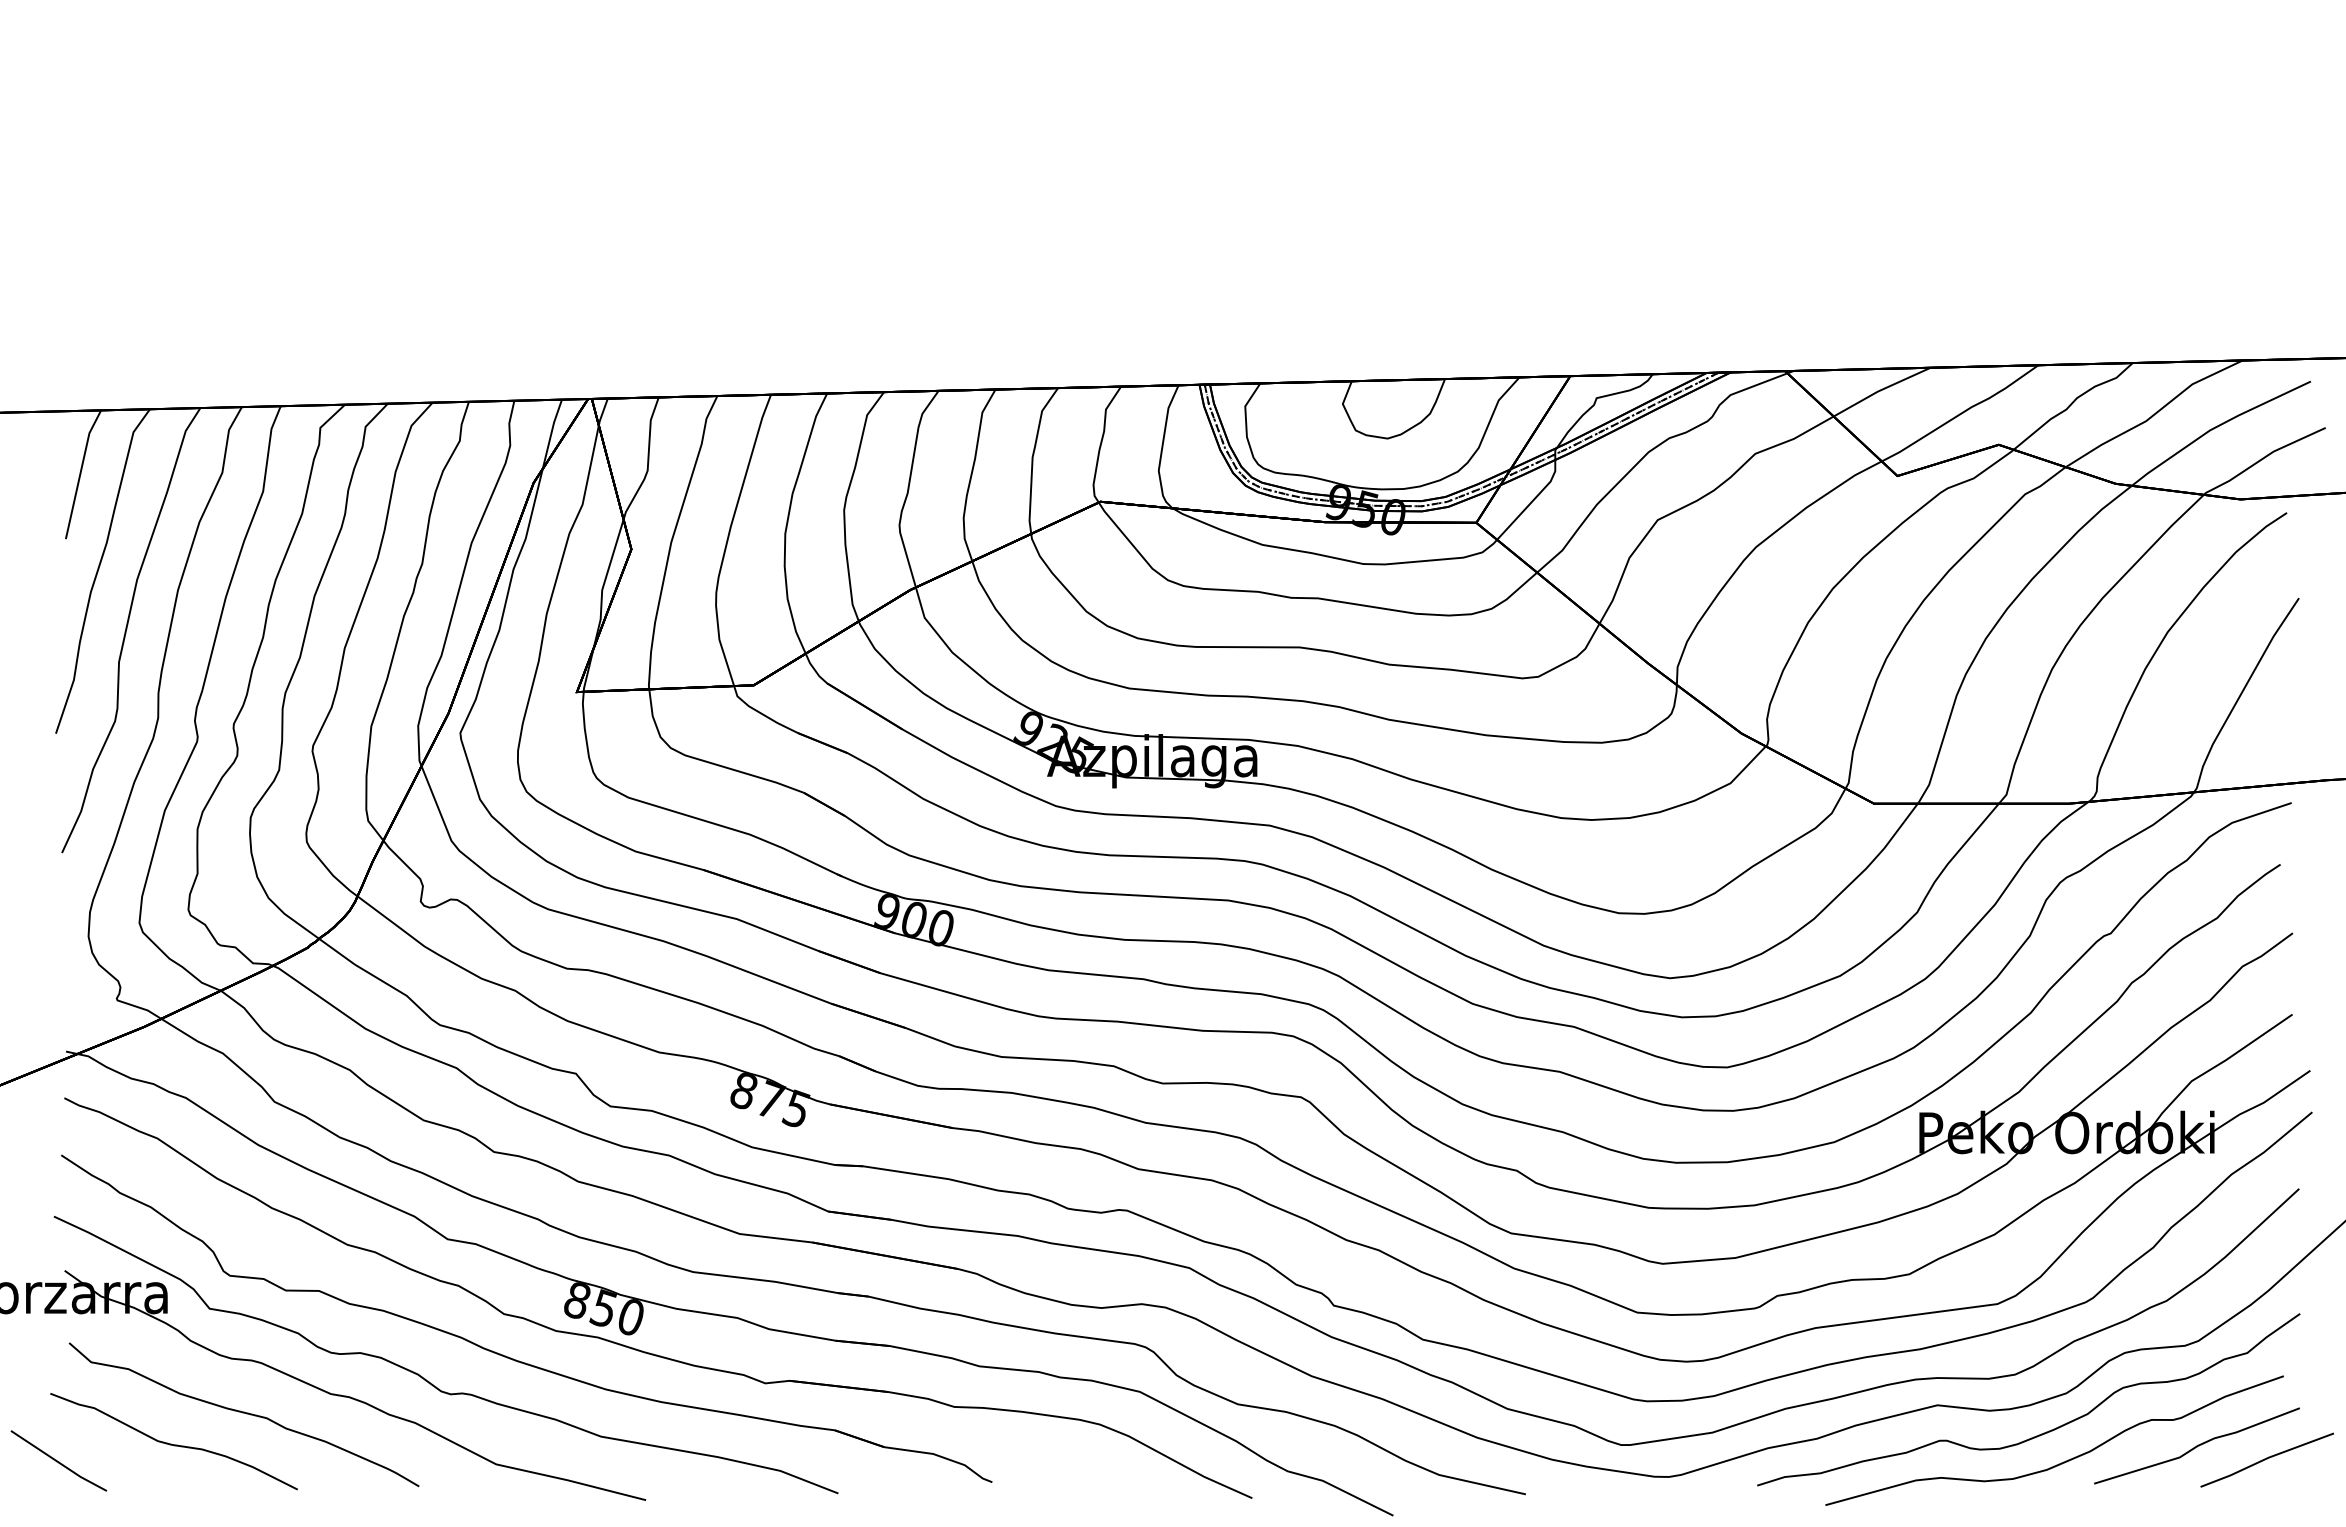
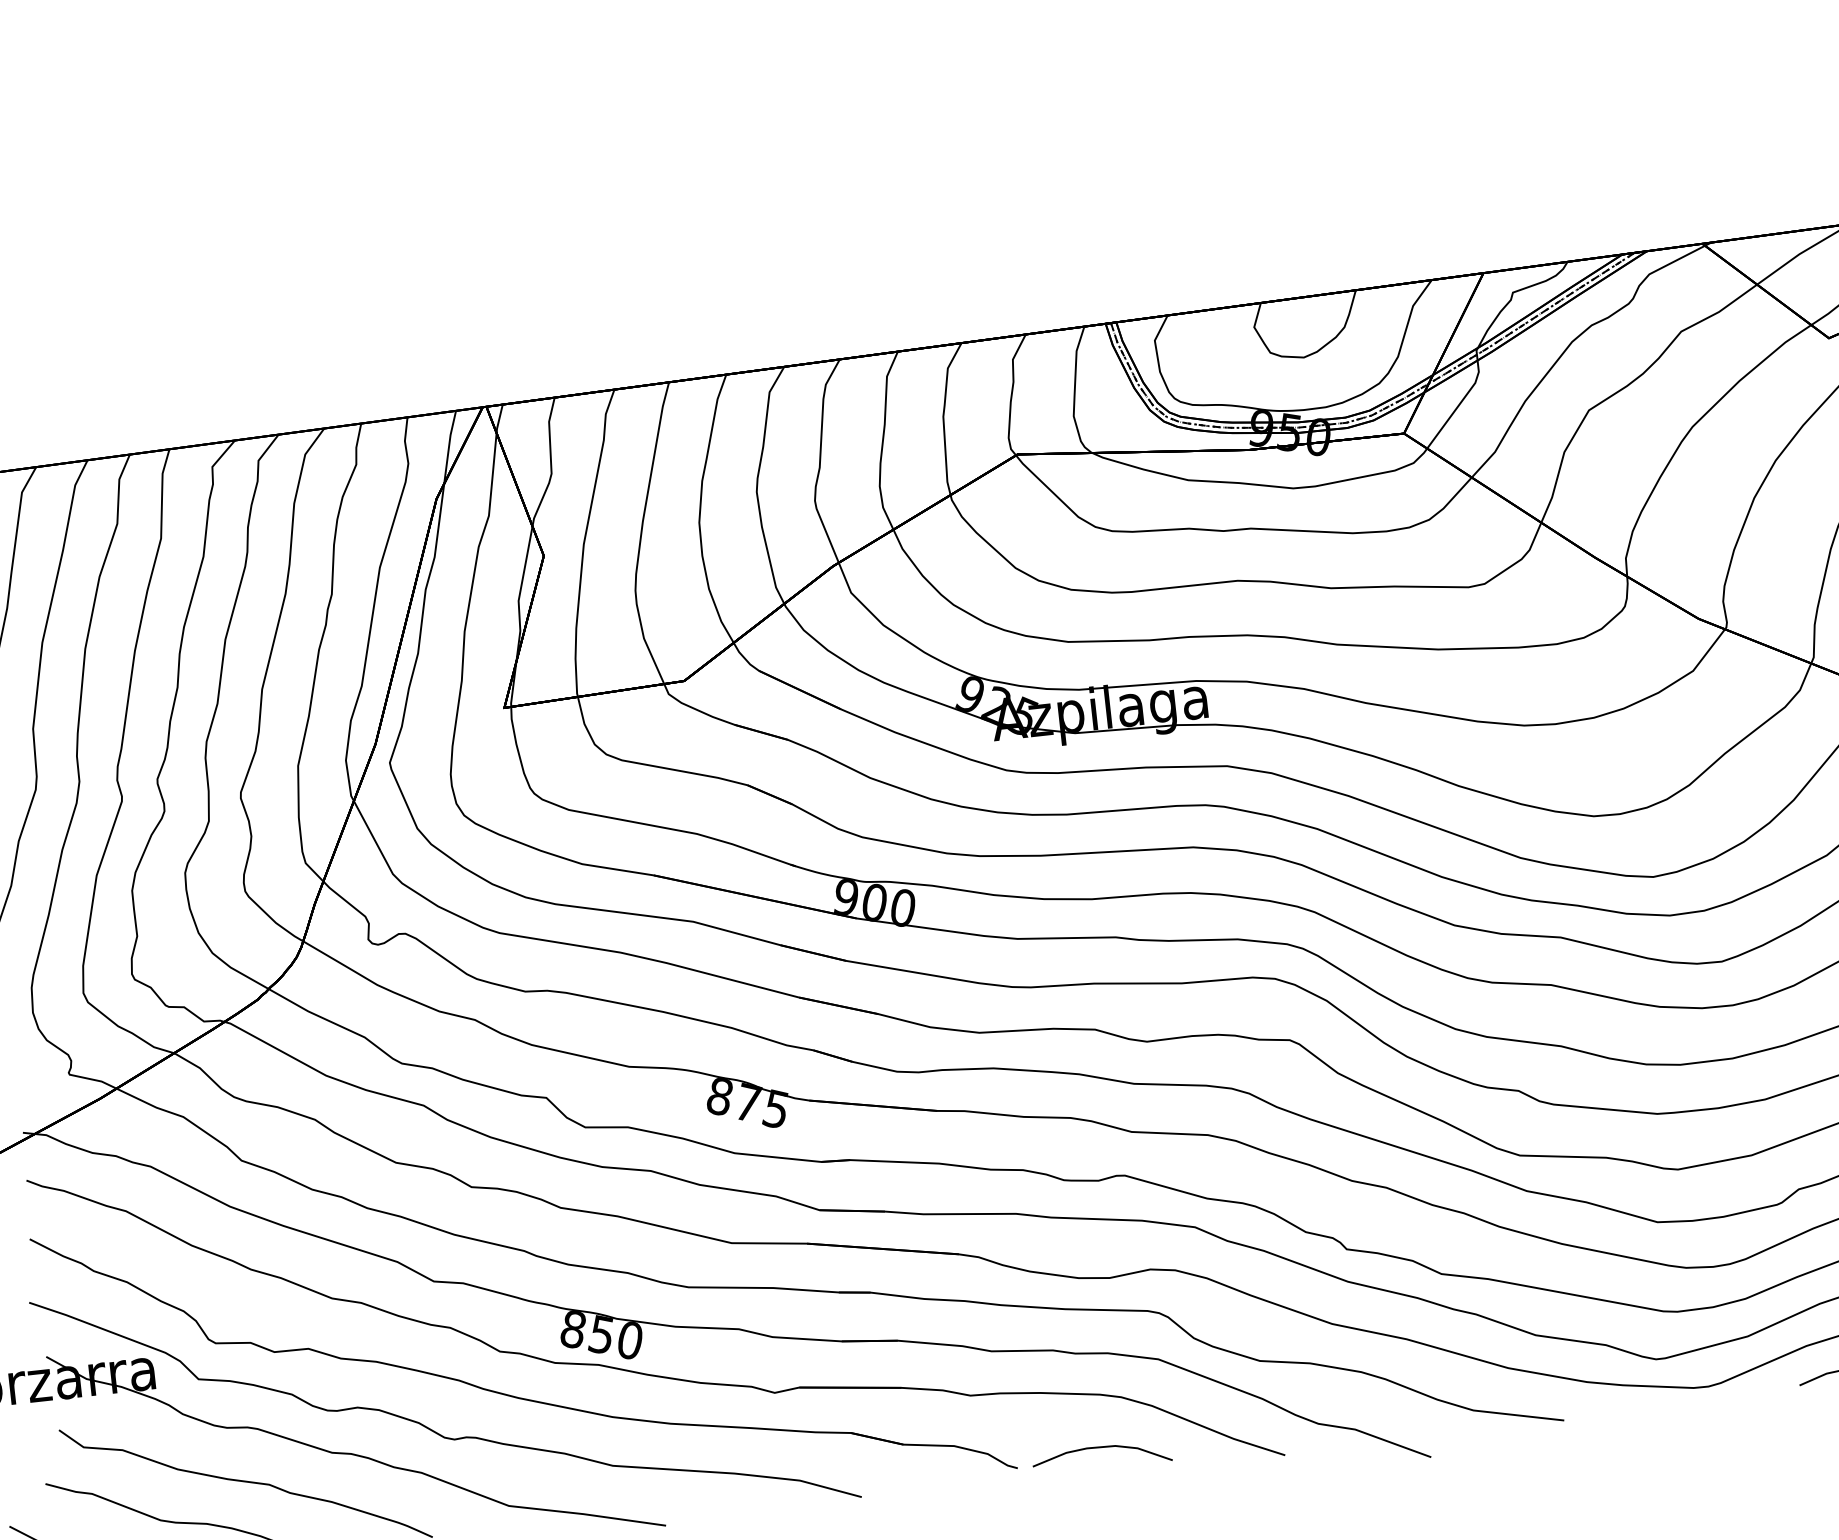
curve: (1075, 1471) -> (1101, 1447), added

